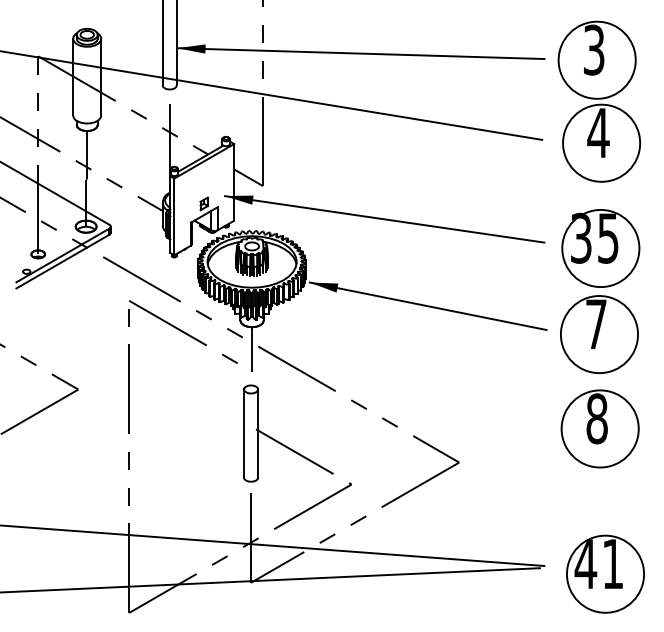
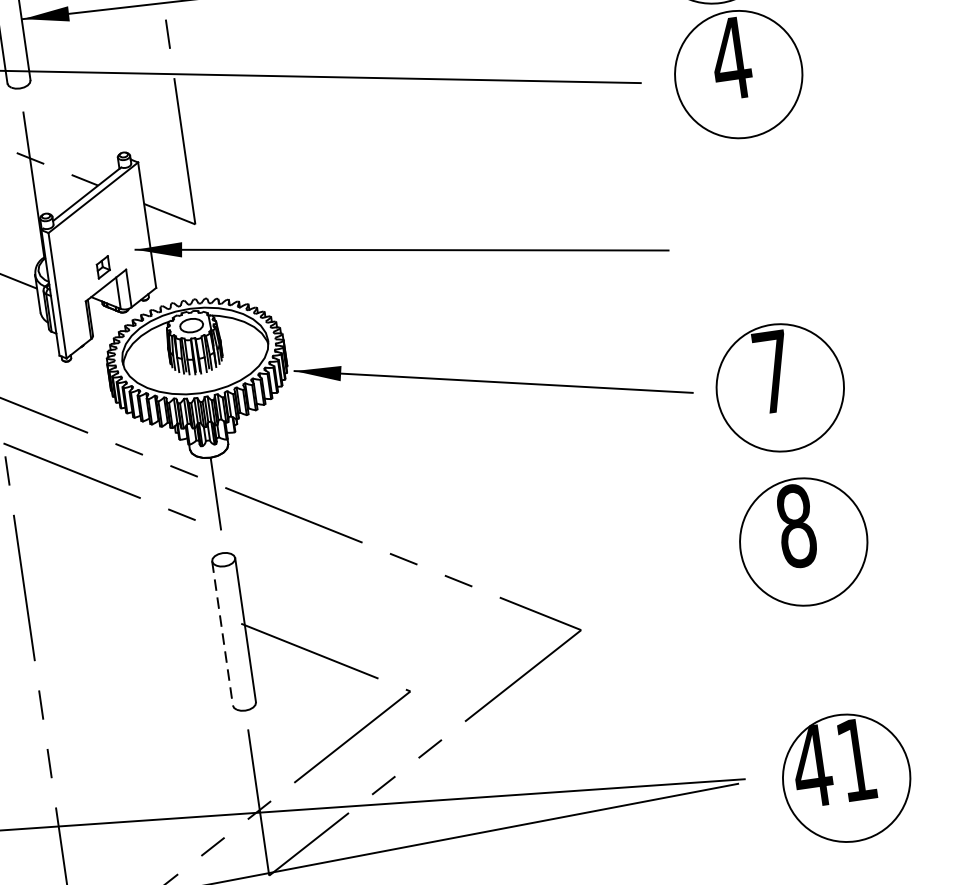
part: (600, 248) -> (761, 246), removed
line: (244, 434) -> (223, 634), solid -> dashed

